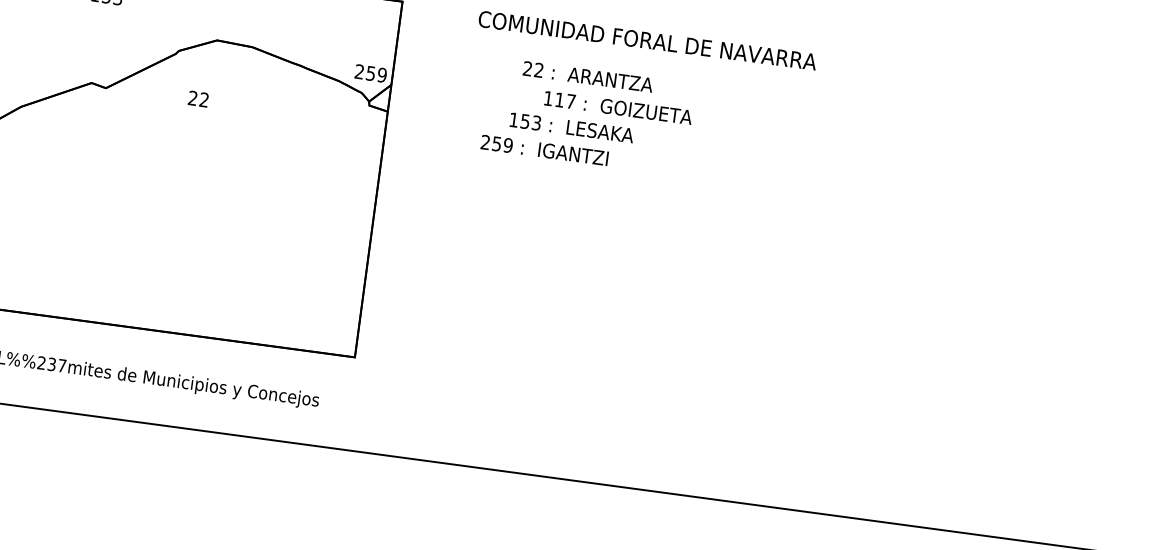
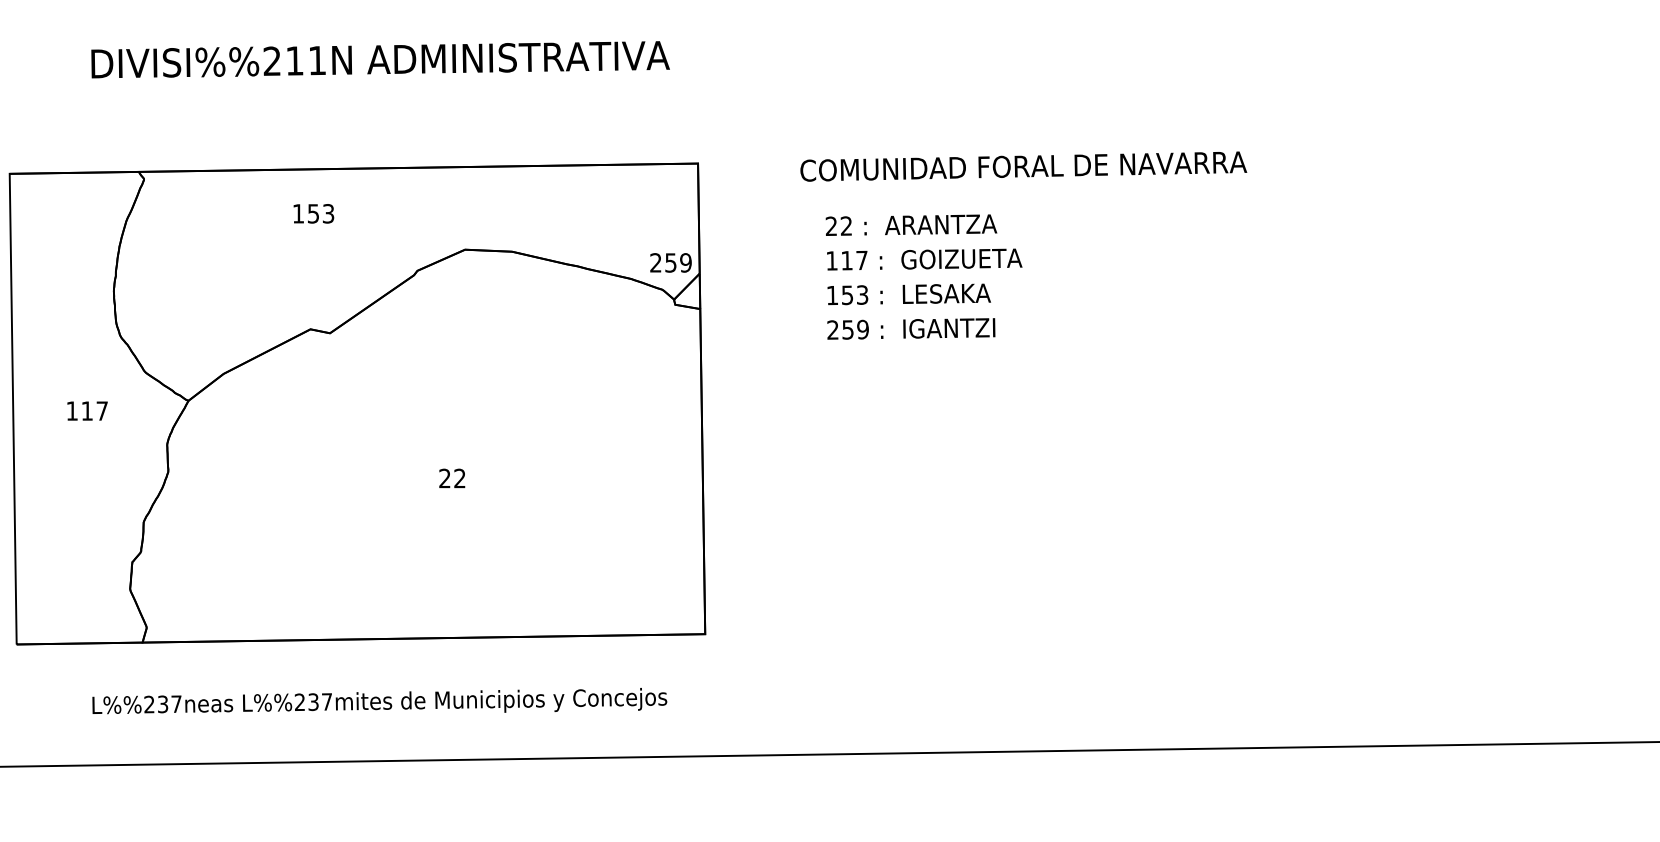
text: (588, 76) -> (911, 224), moved
text: (198, 98) -> (452, 477), moved
text: (618, 107) -> (924, 259), moved
text: (571, 127) -> (908, 294), moved

